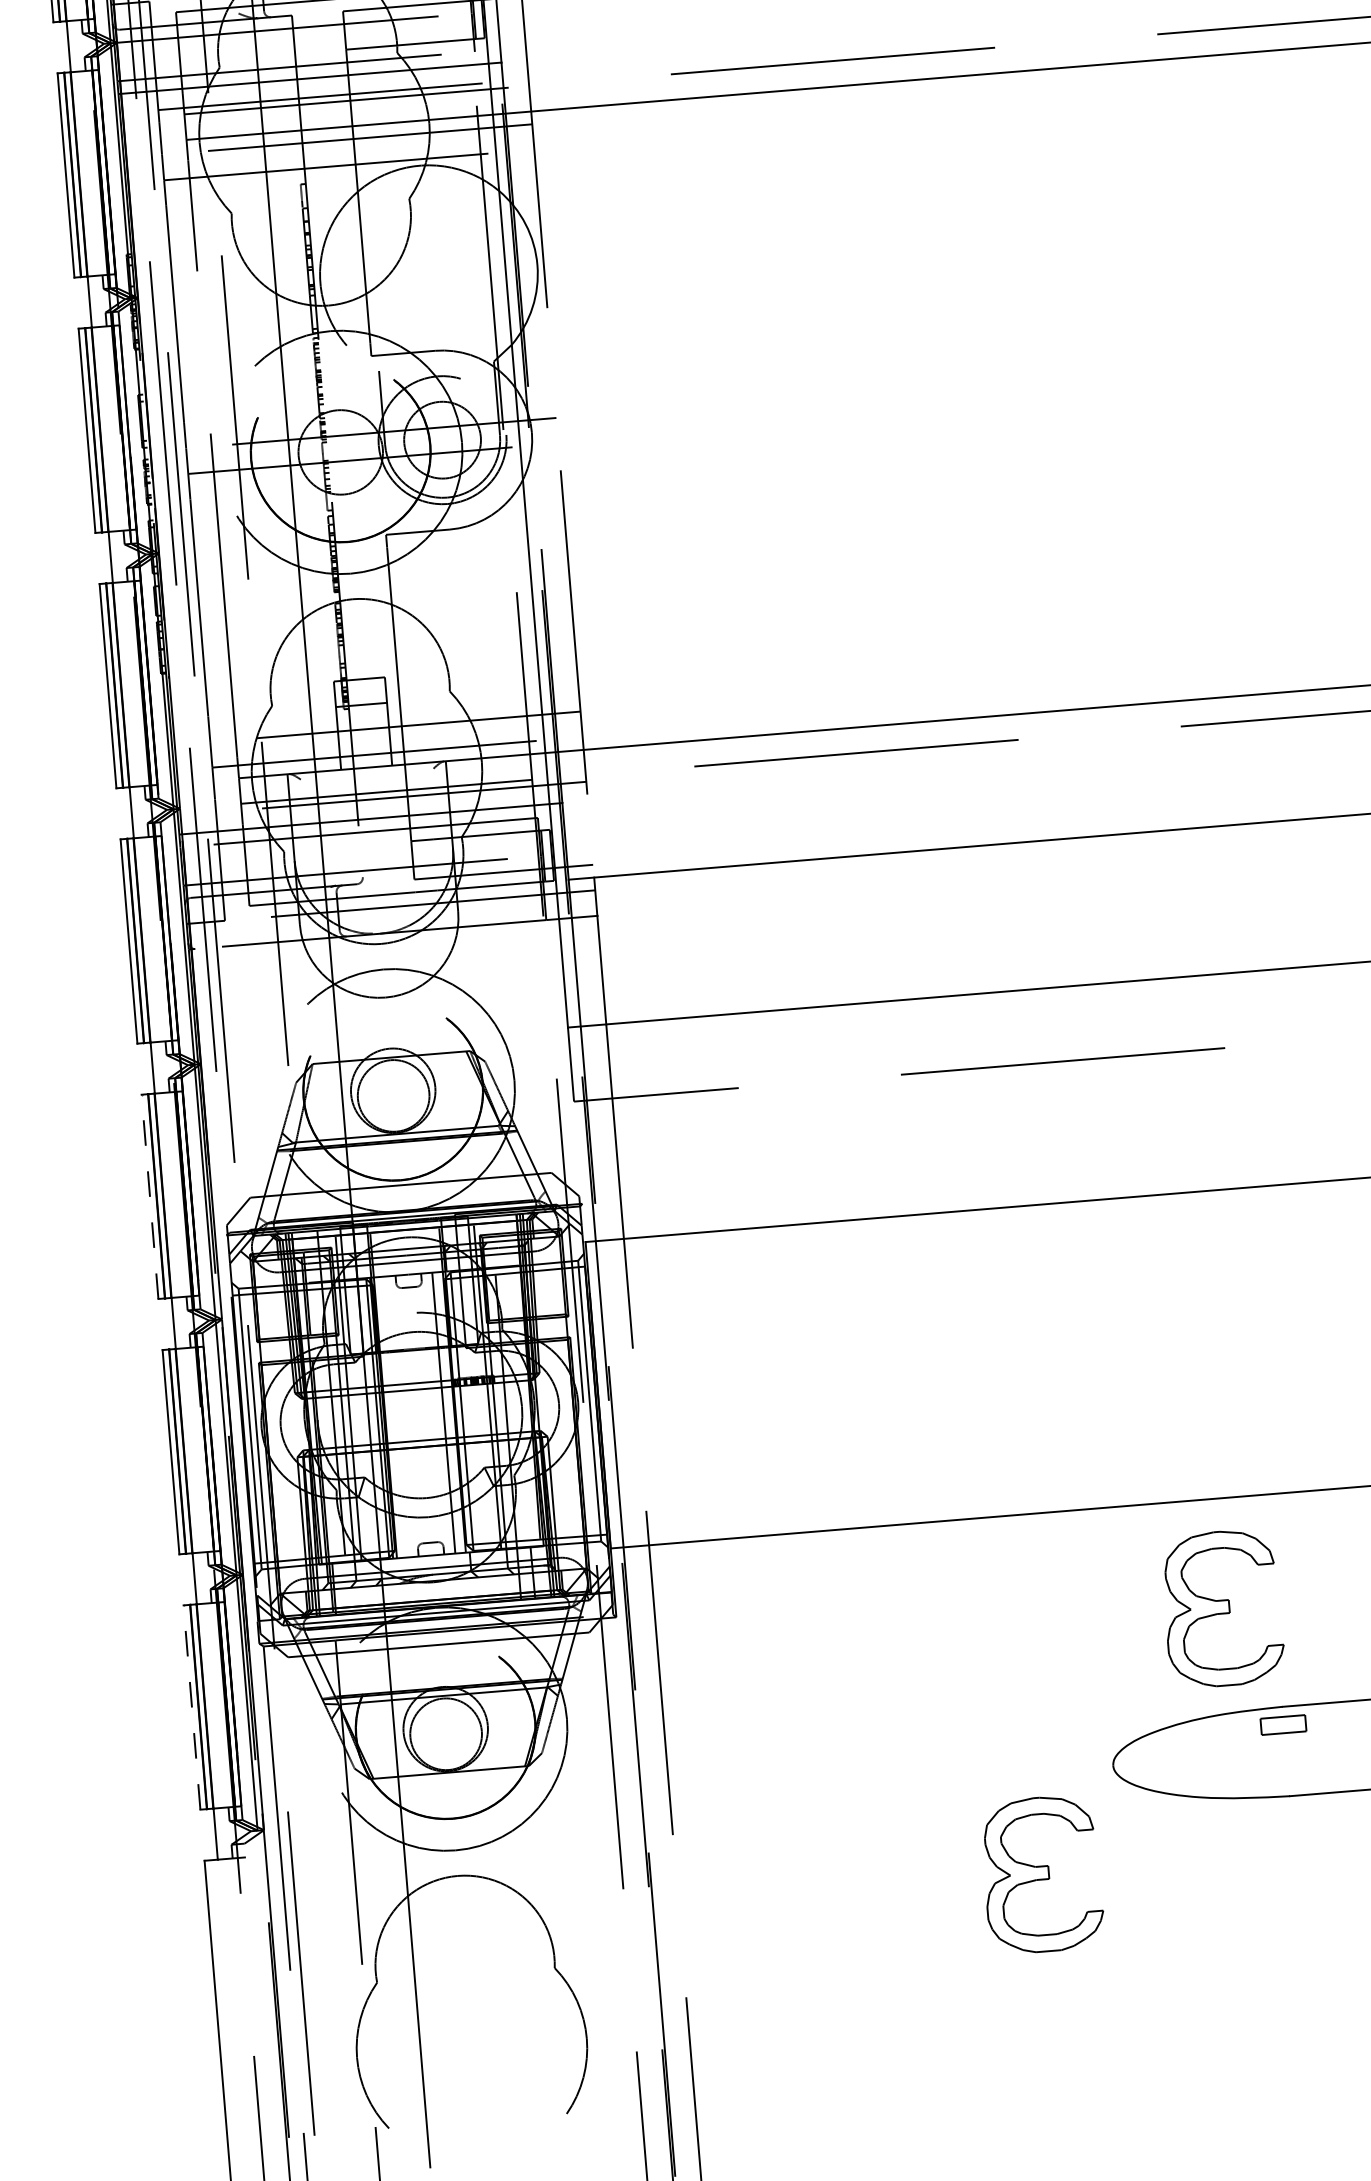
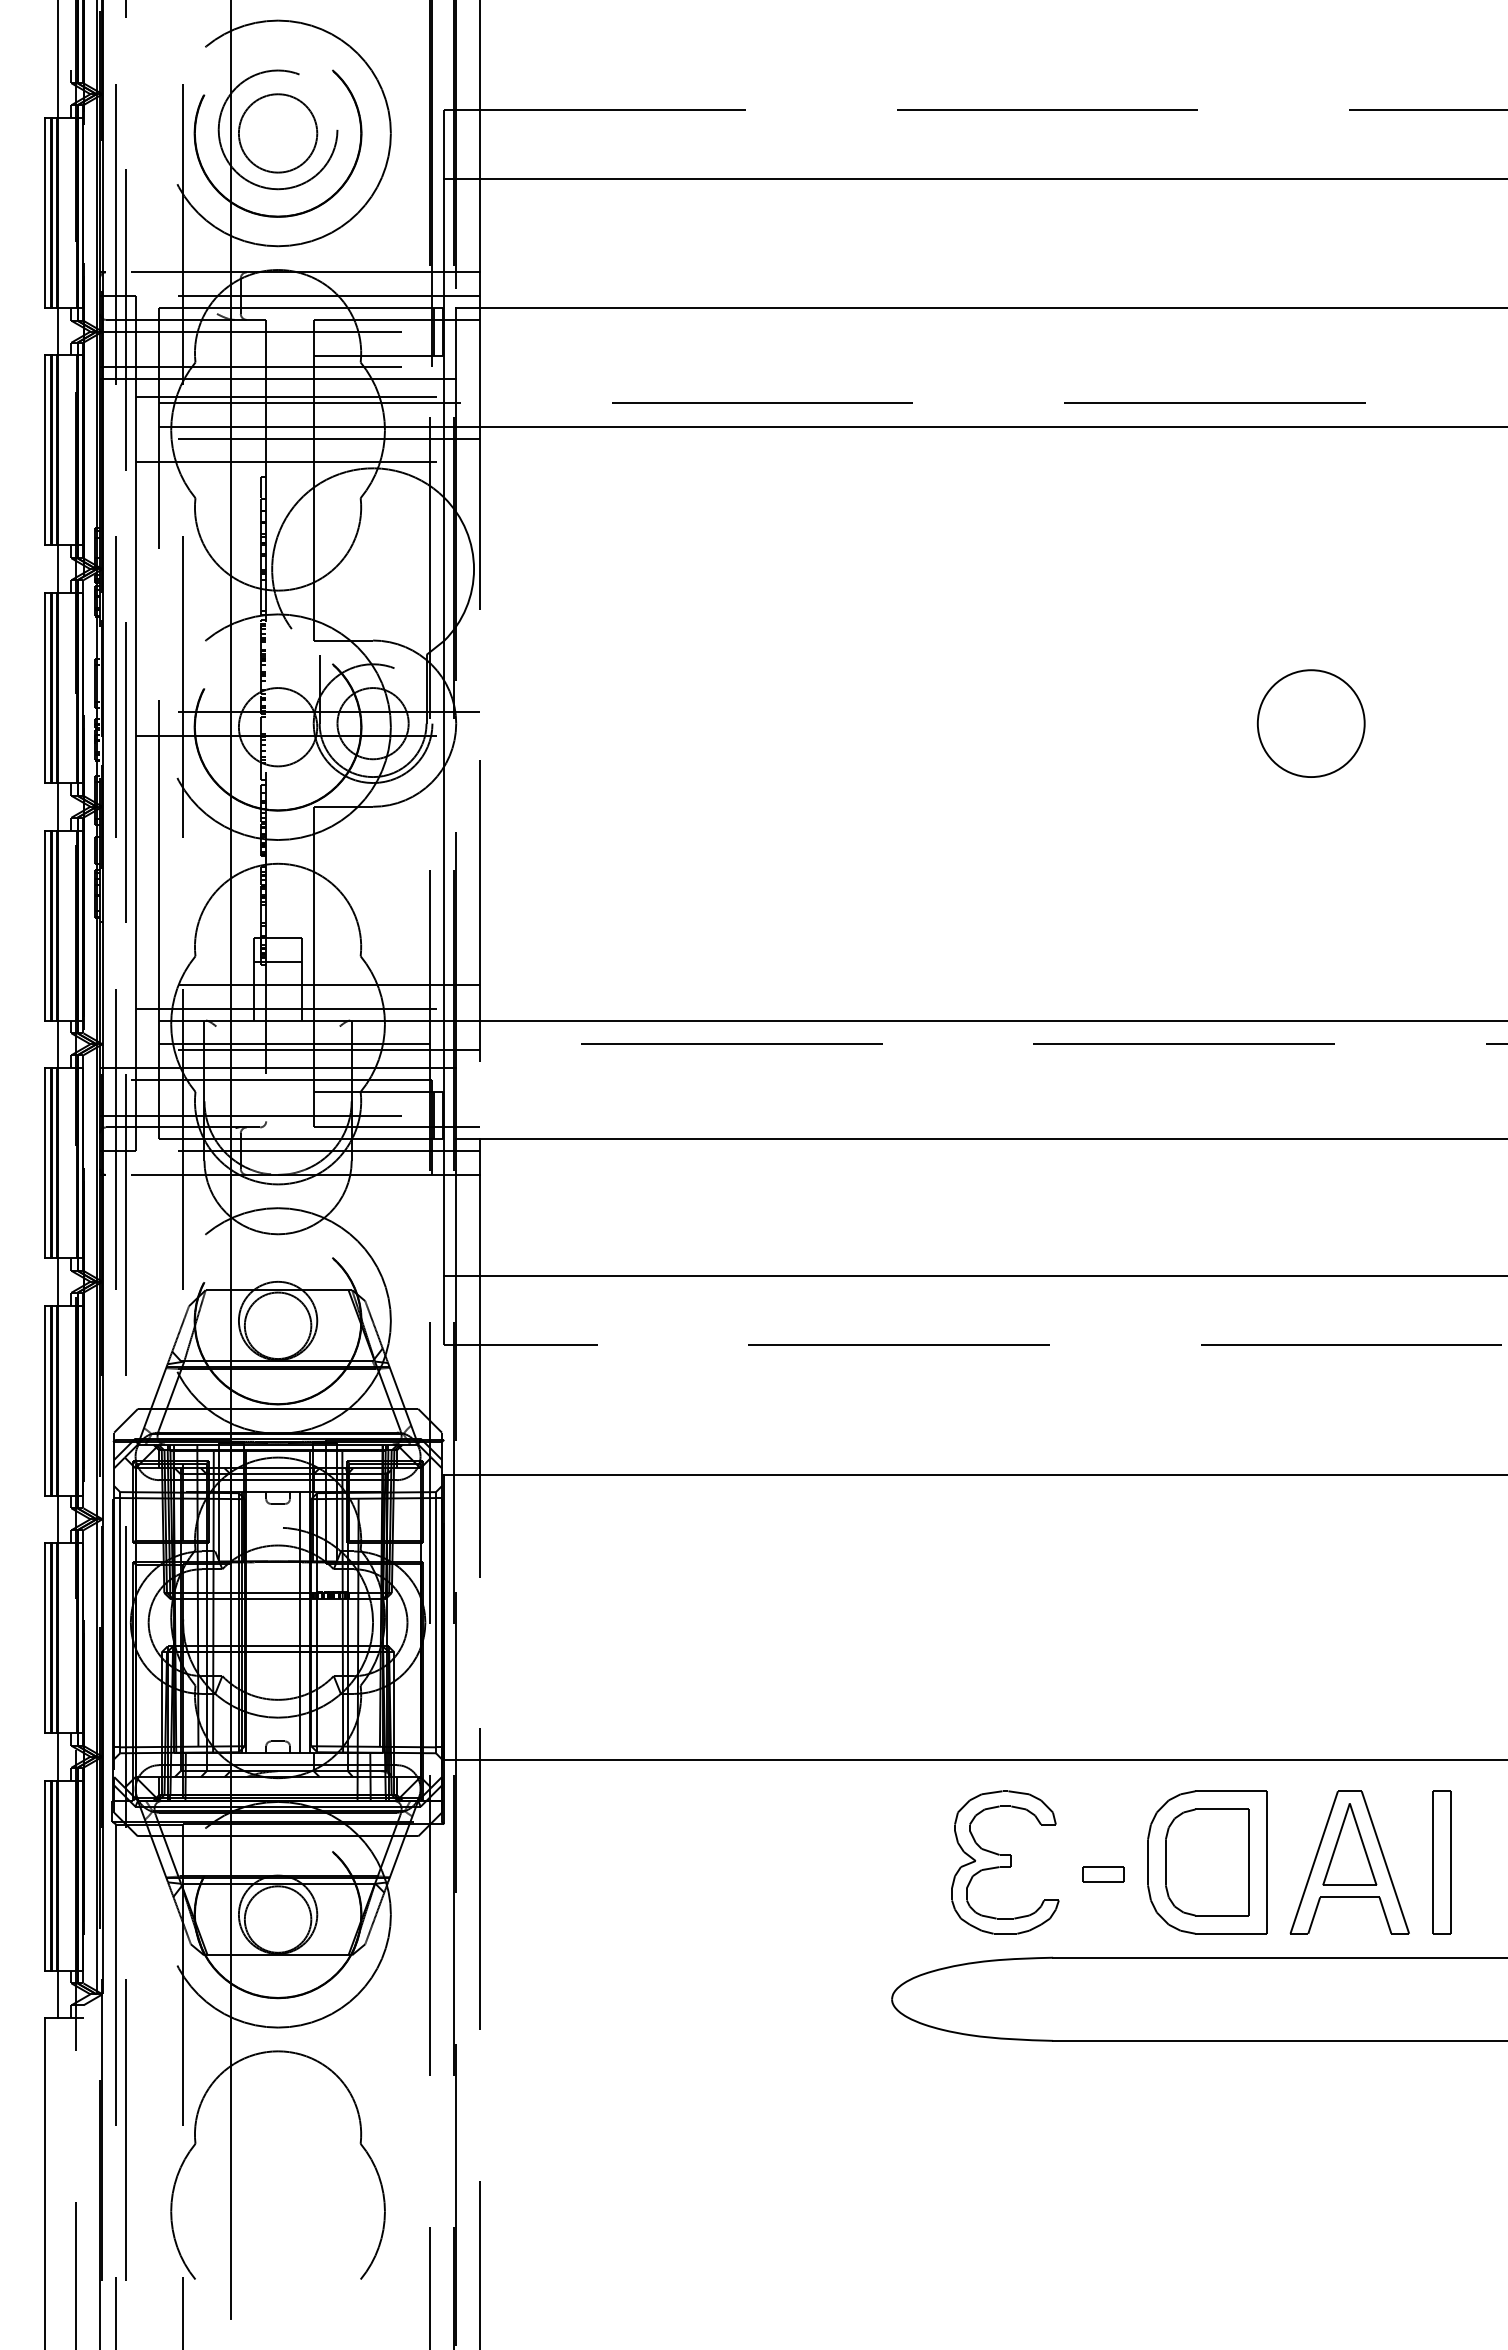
line: (150, 1196) -> (45, 1400), dashed -> solid
line: (192, 1707) -> (45, 1875), dashed -> solid
part: (1283, 1724) -> (1103, 1874), moved
part: (1042, 1874) -> (818, 2094), removed

